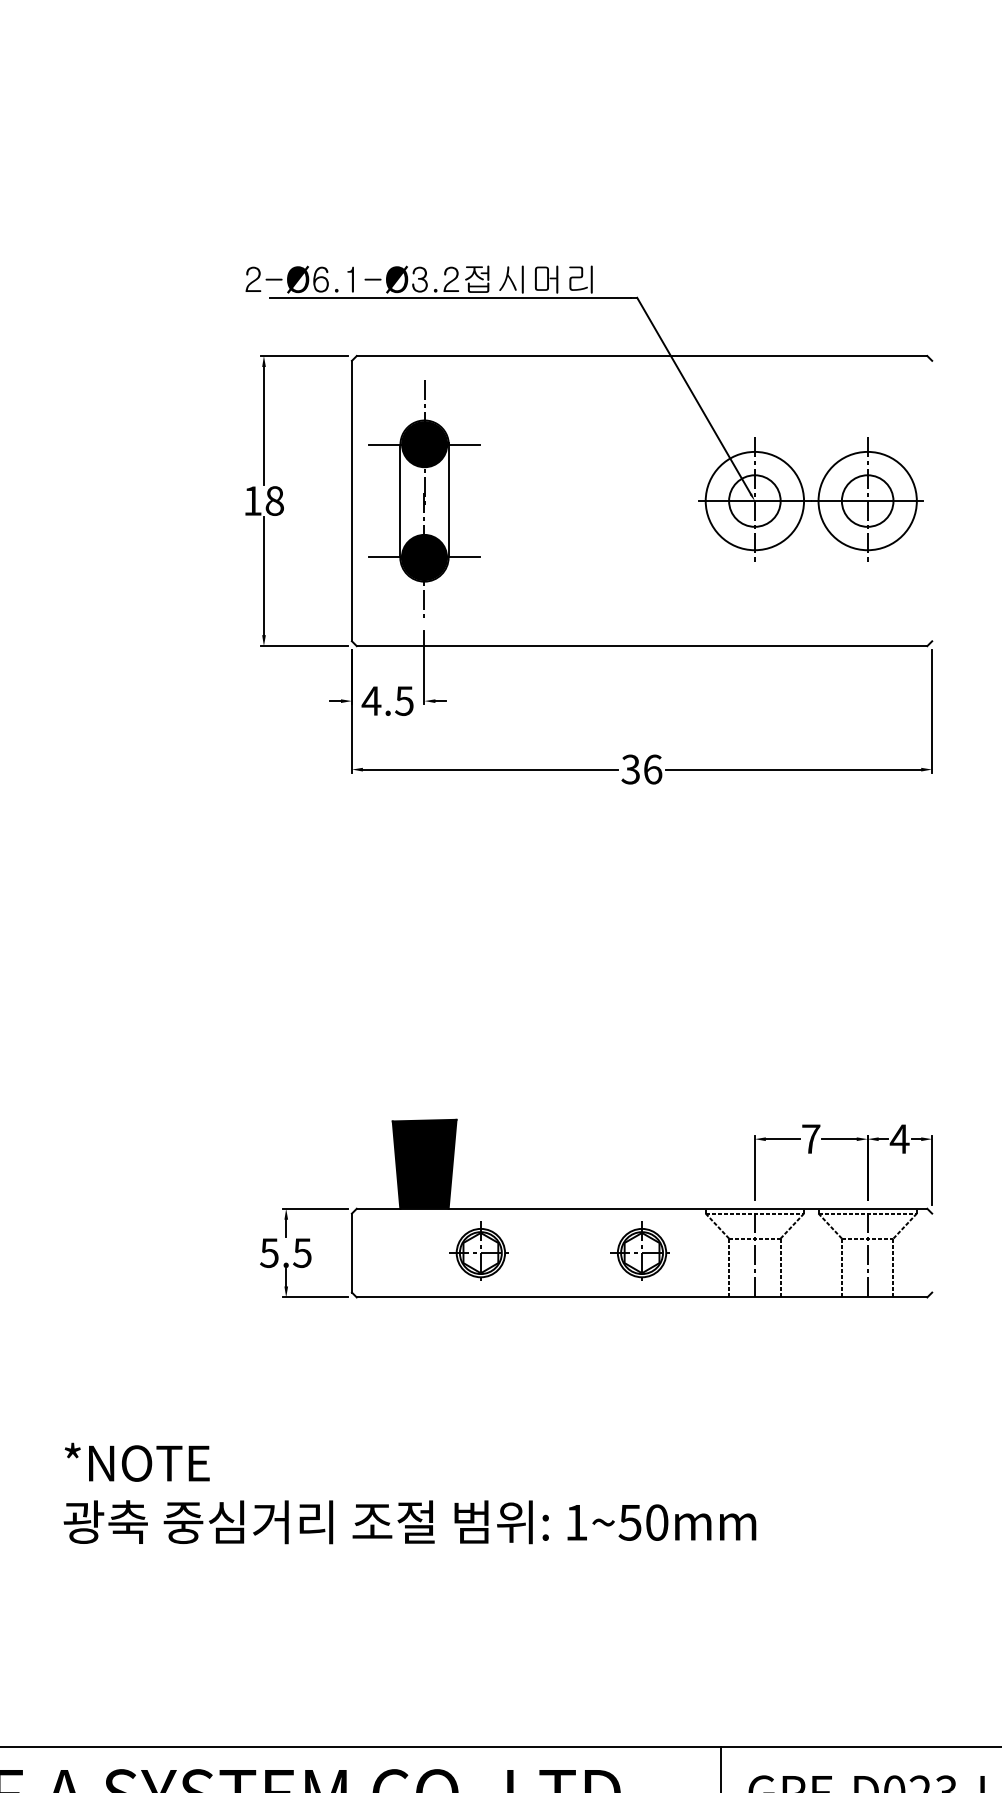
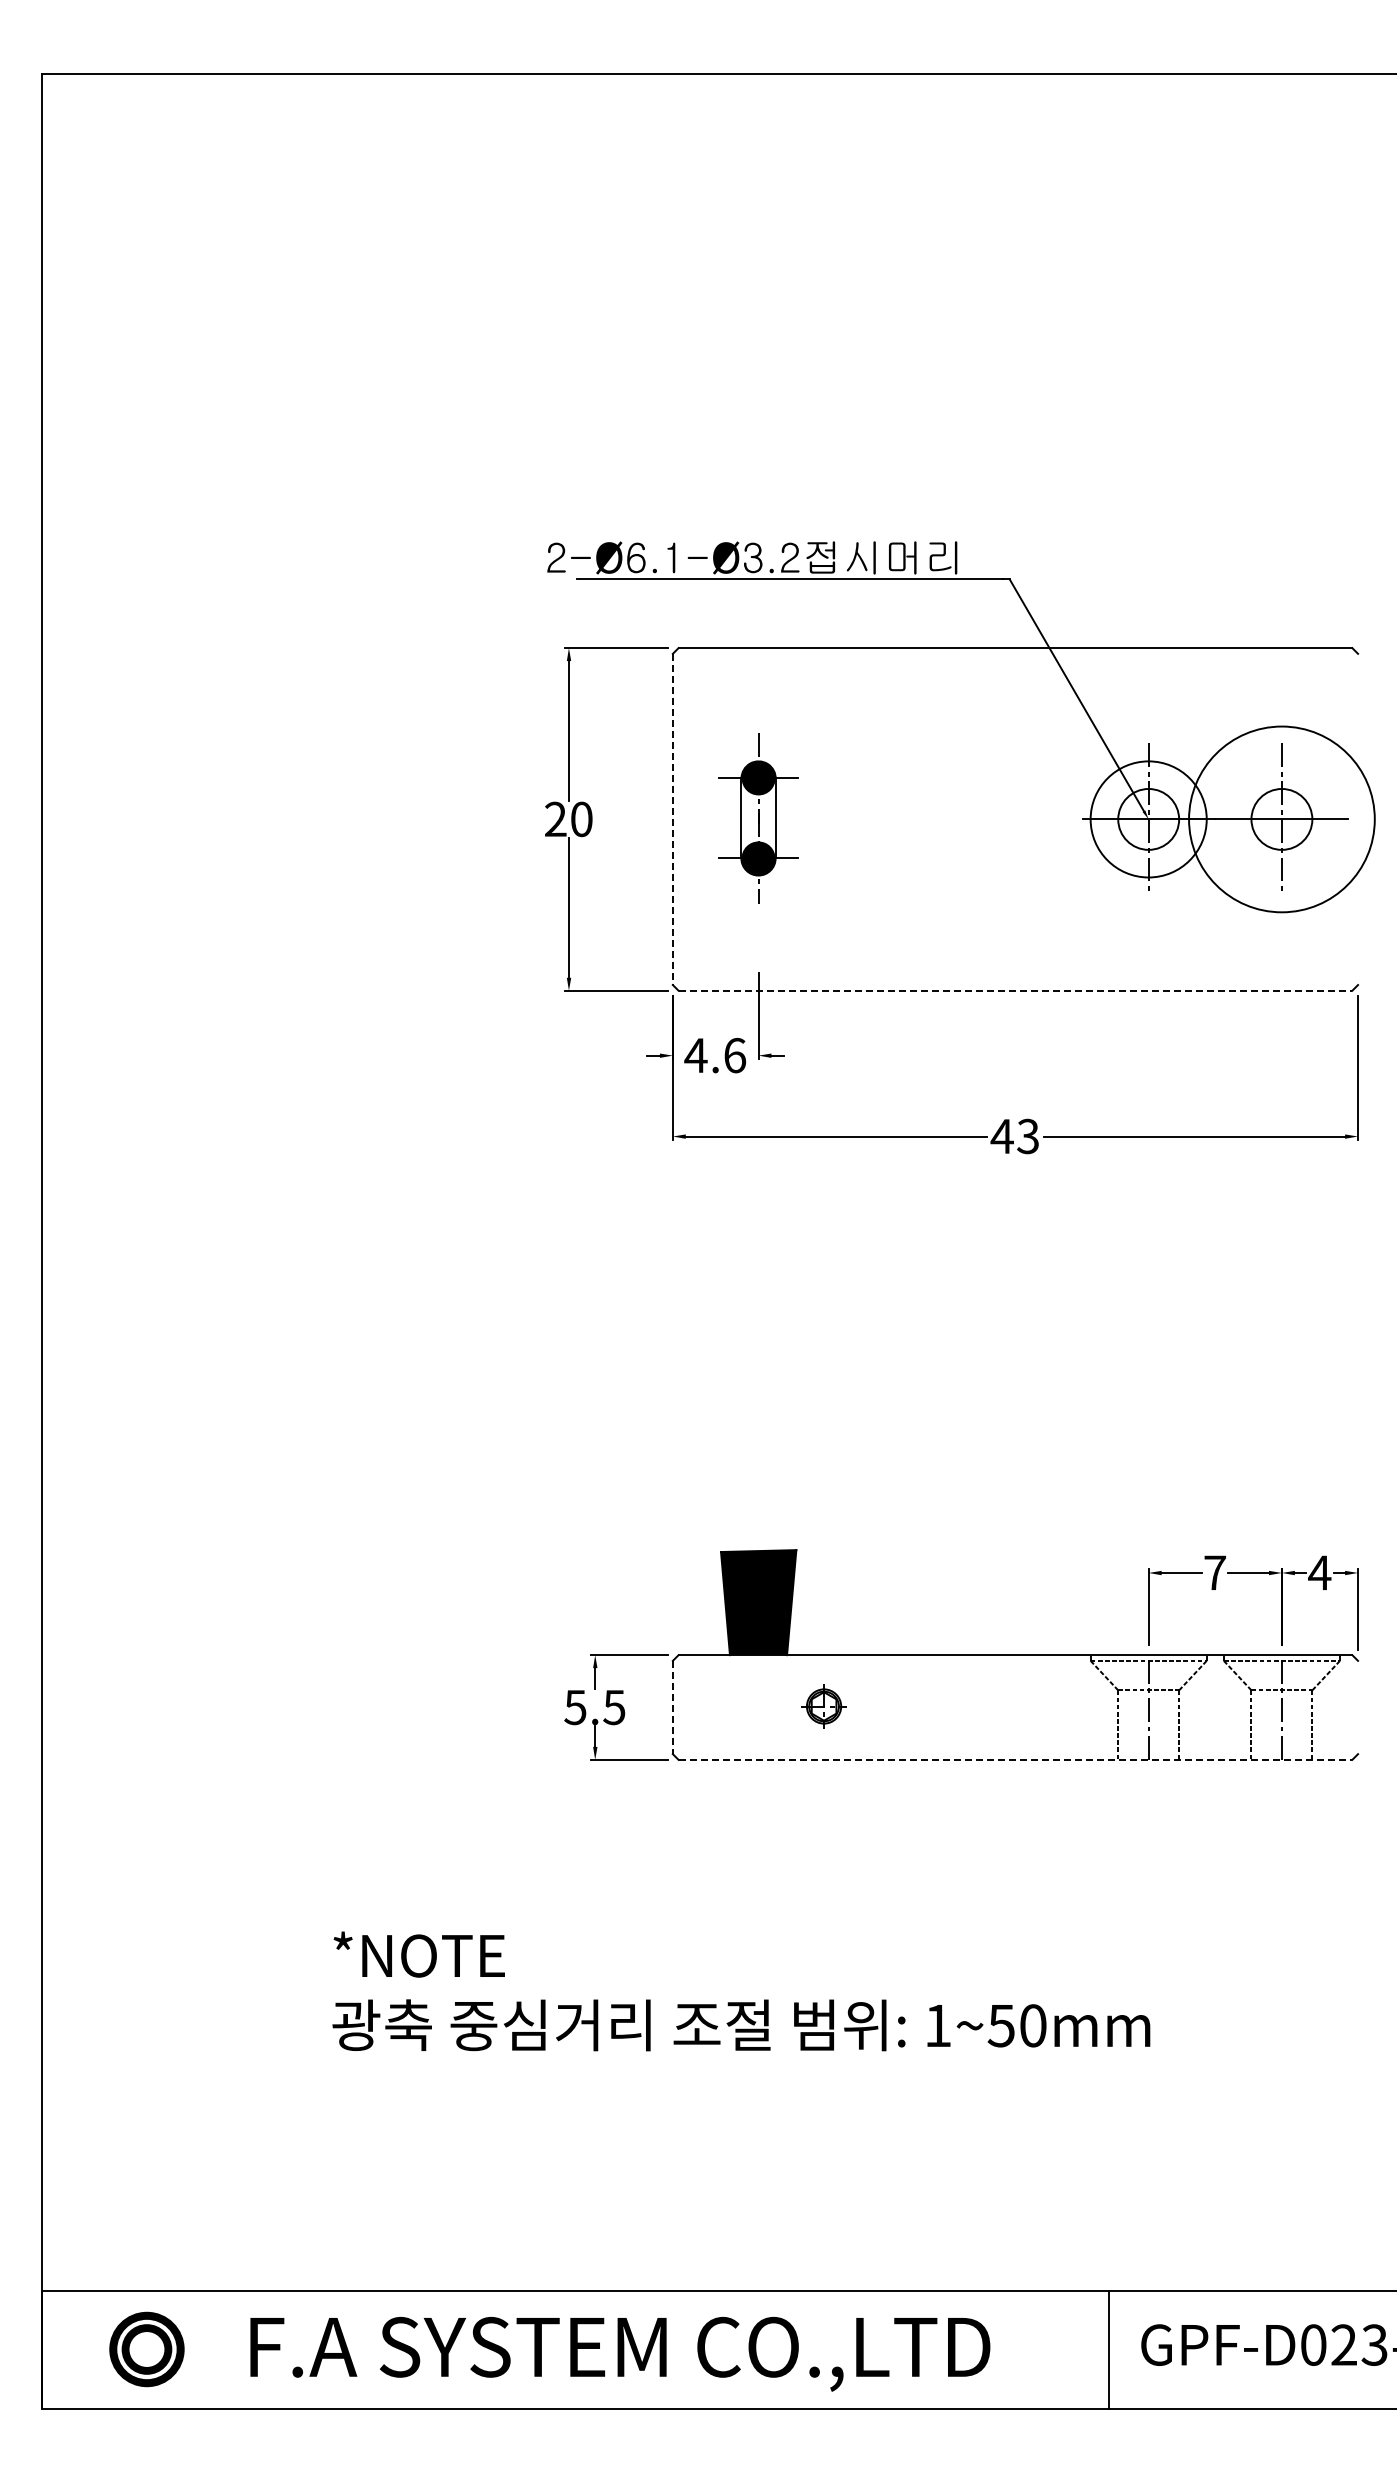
part: (424, 498) -> (758, 816), size x0.6
text: (263, 500) -> (568, 818), 18 -> 20
line: (351, 501) -> (672, 819), solid -> dashed
circle: (867, 501) -> (1281, 819), size x1.6
line: (642, 645) -> (1015, 990), solid -> dashed
text: (404, 700) -> (734, 1055), 4.5 -> 4.6
text: (641, 769) -> (1014, 1136), 36 -> 43
part: (478, 1250) -> (822, 1704), size x0.6
part: (639, 1250) -> (1012, 1704), removed
line: (351, 1253) -> (672, 1707), solid -> dashed
line: (642, 1297) -> (1015, 1759), solid -> dashed

